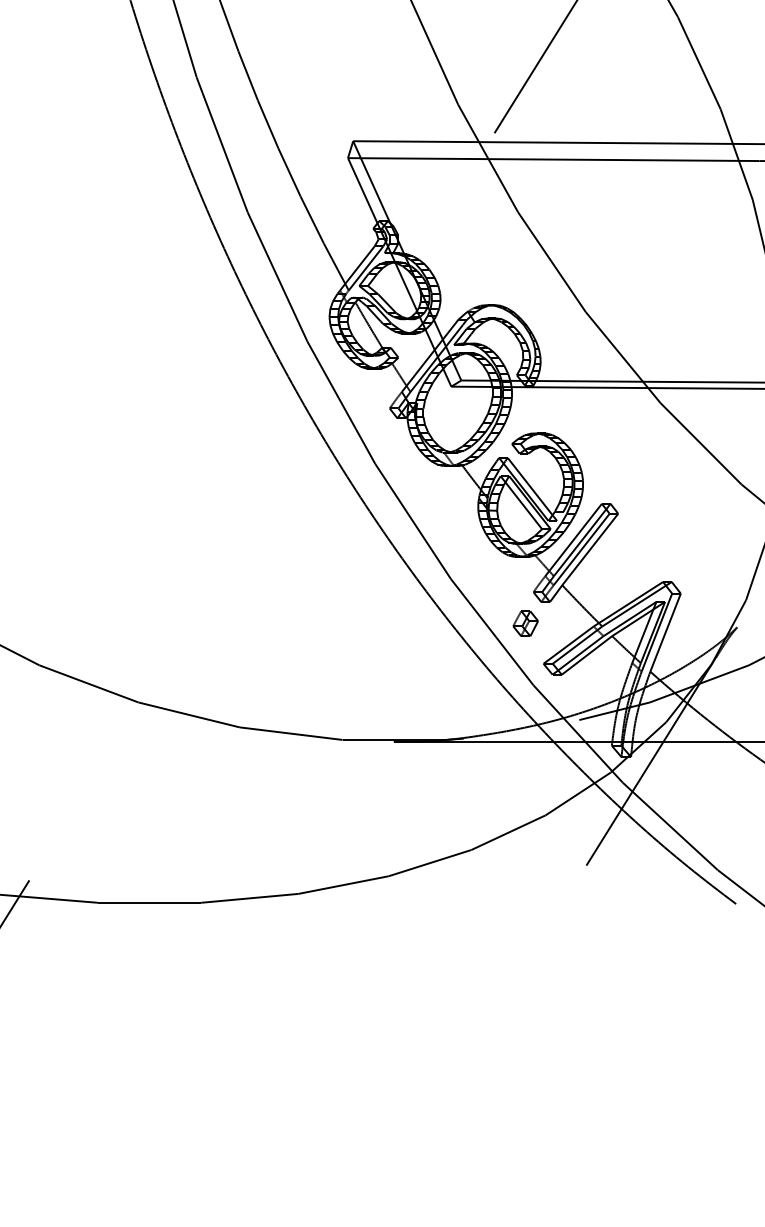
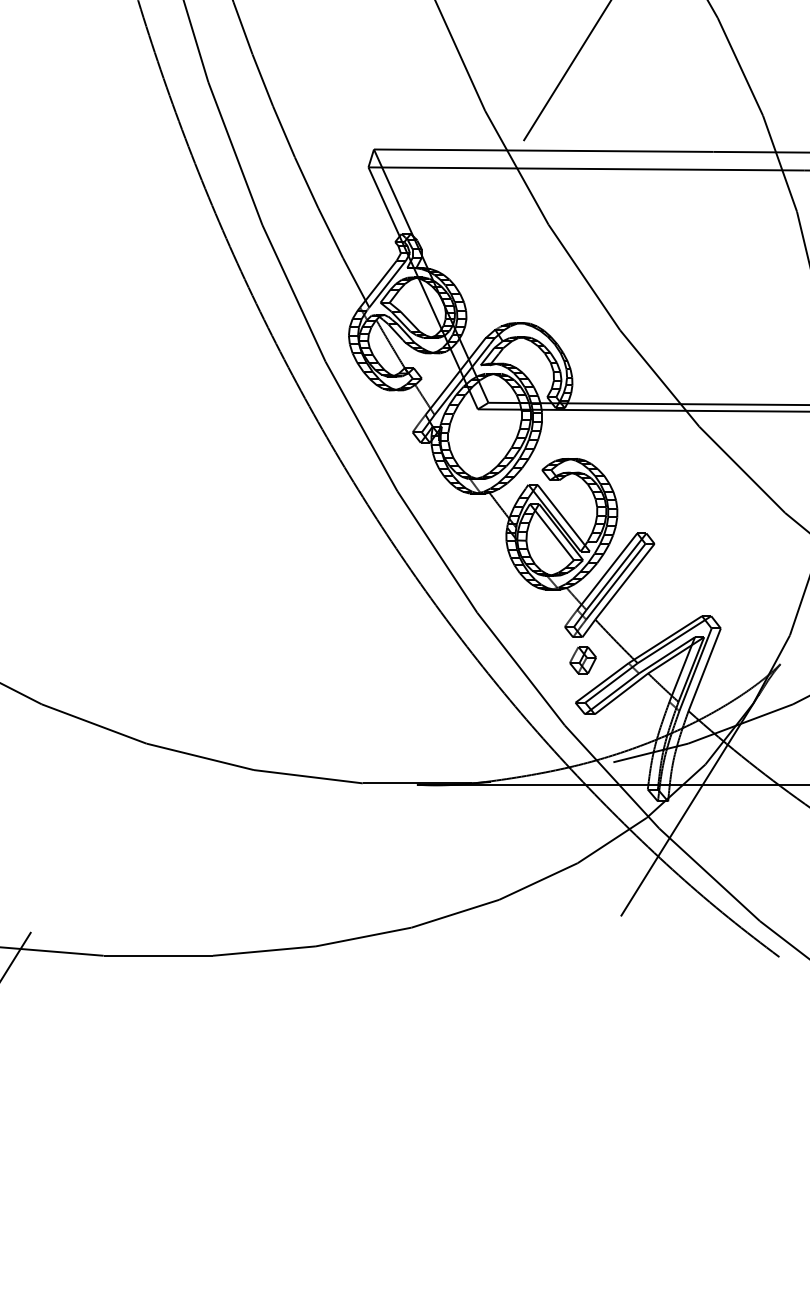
part: (525, 623) -> (582, 660), moved

